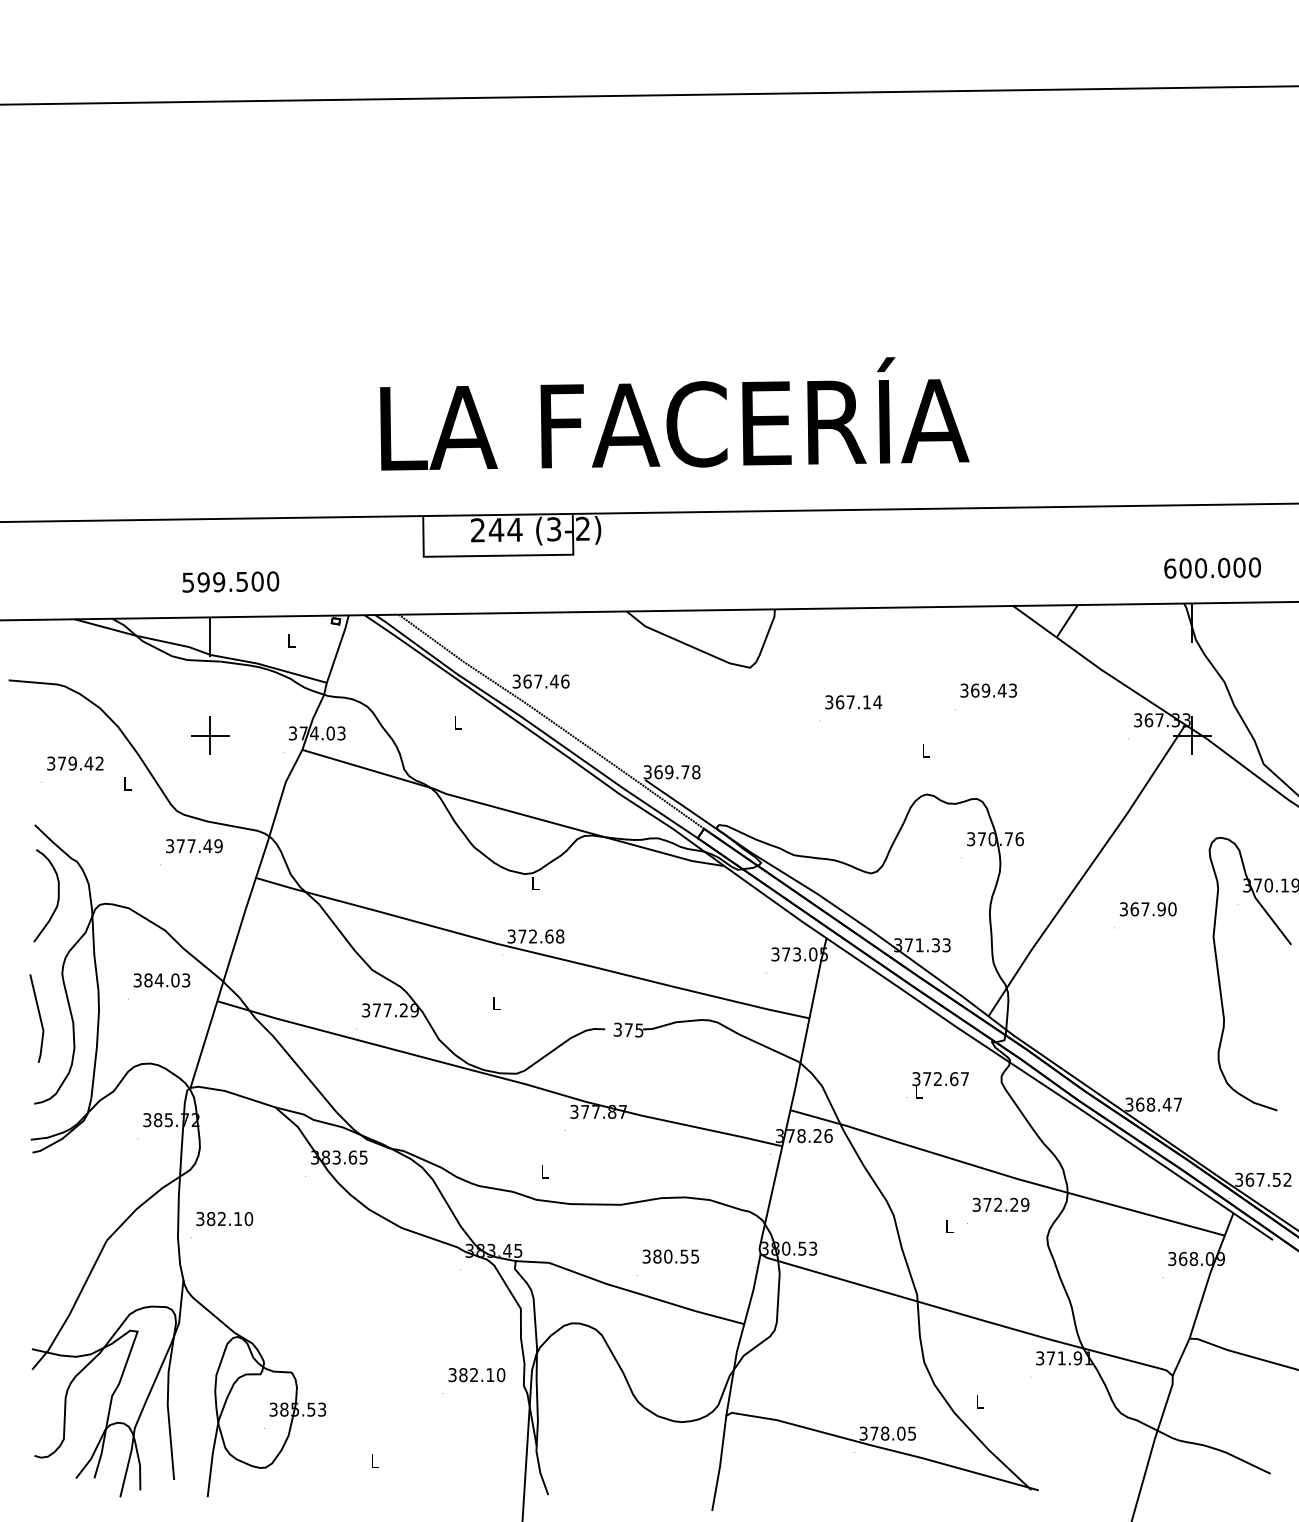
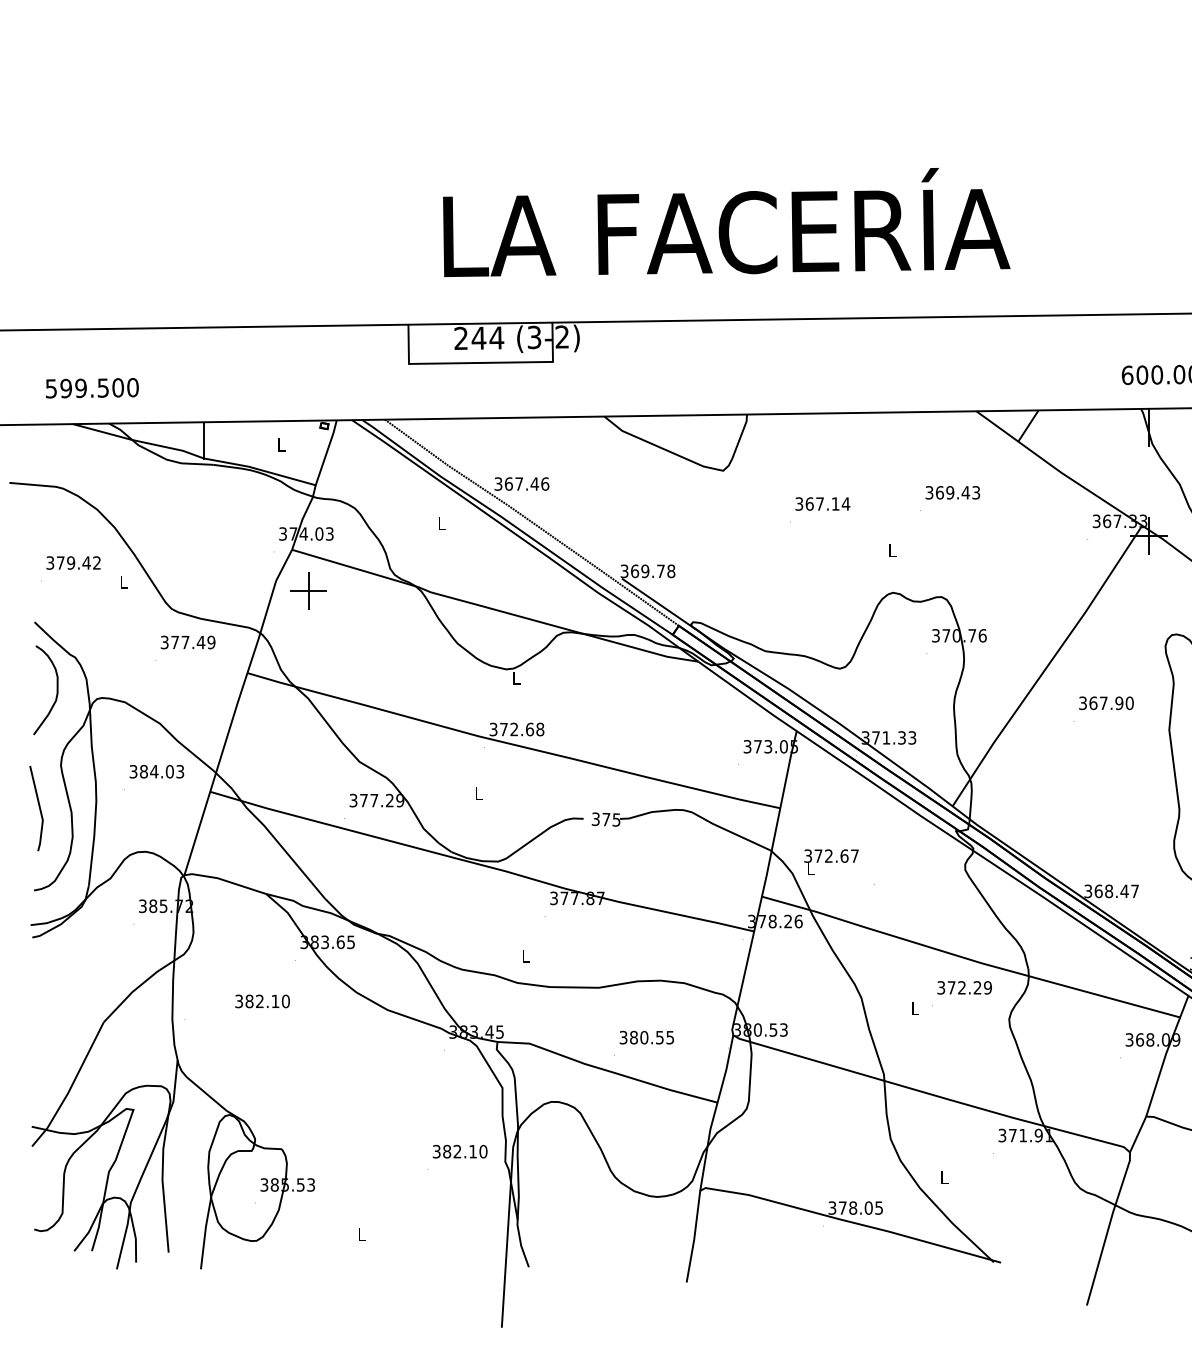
text: (674, 413) -> (726, 222), moved
text: (230, 581) -> (91, 387), moved
part: (210, 735) -> (308, 590), moved
text: (940, 1085) -> (831, 862), moved
text: (224, 1219) -> (262, 1001), moved

